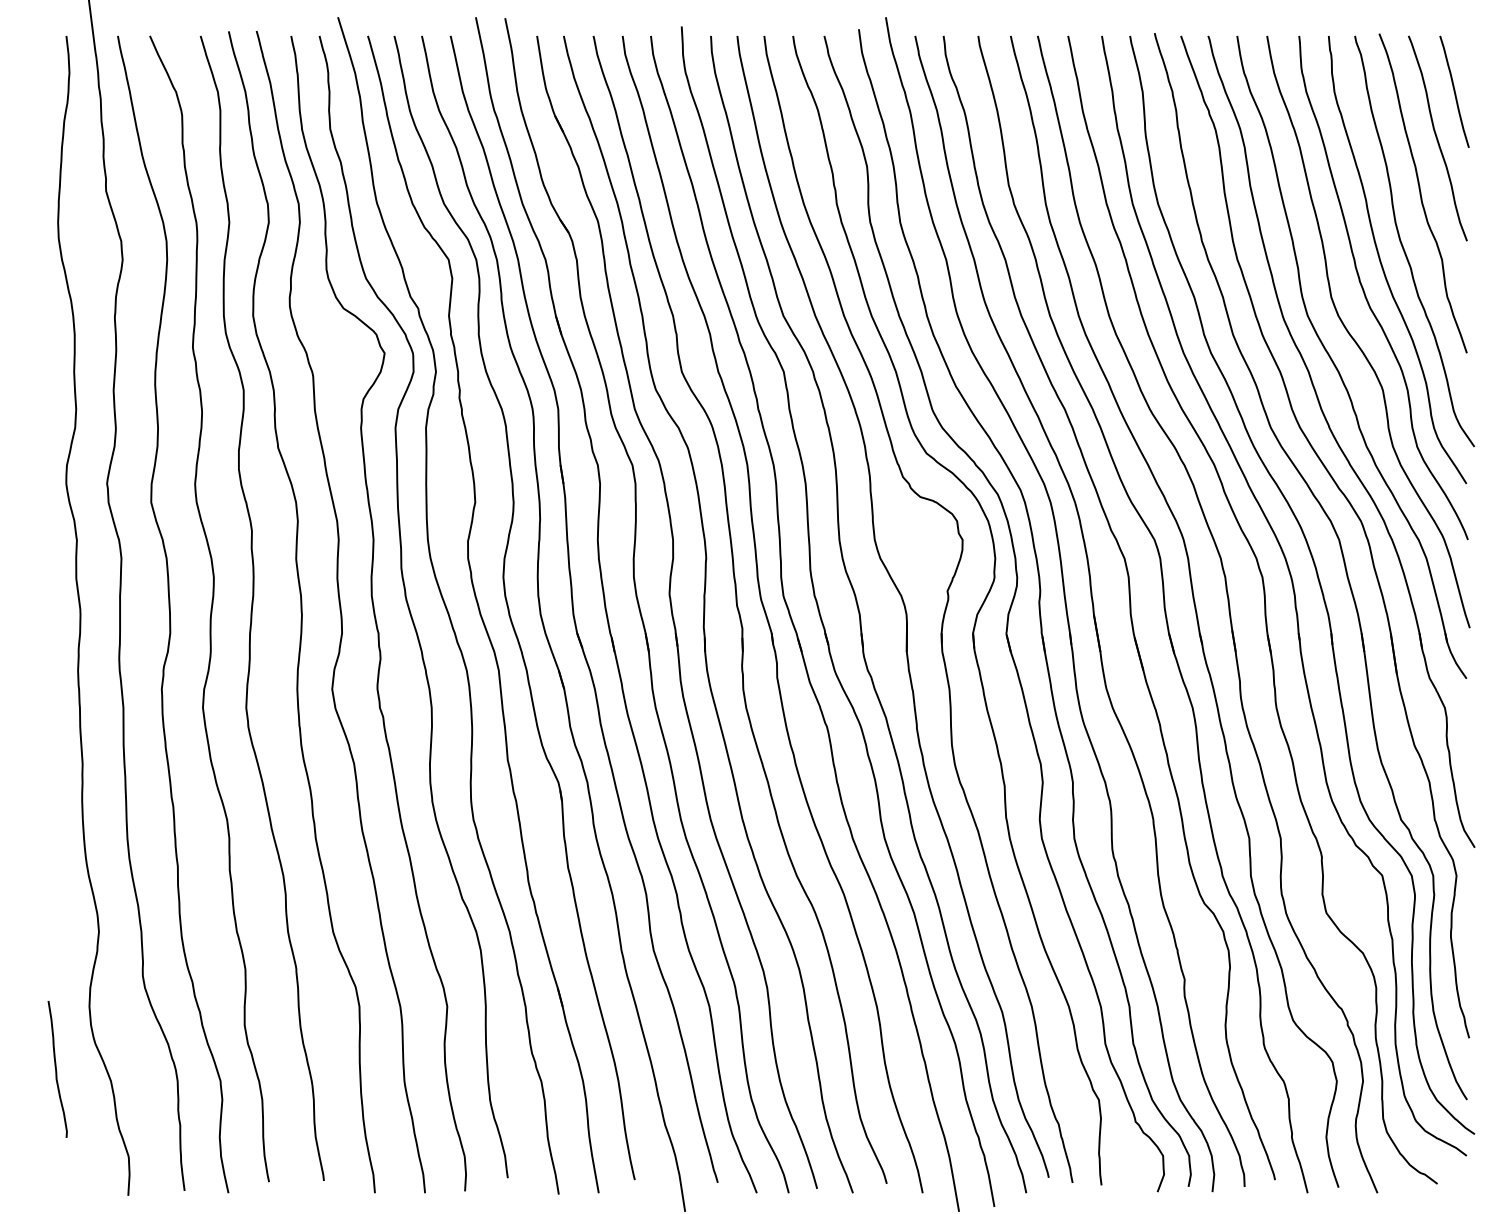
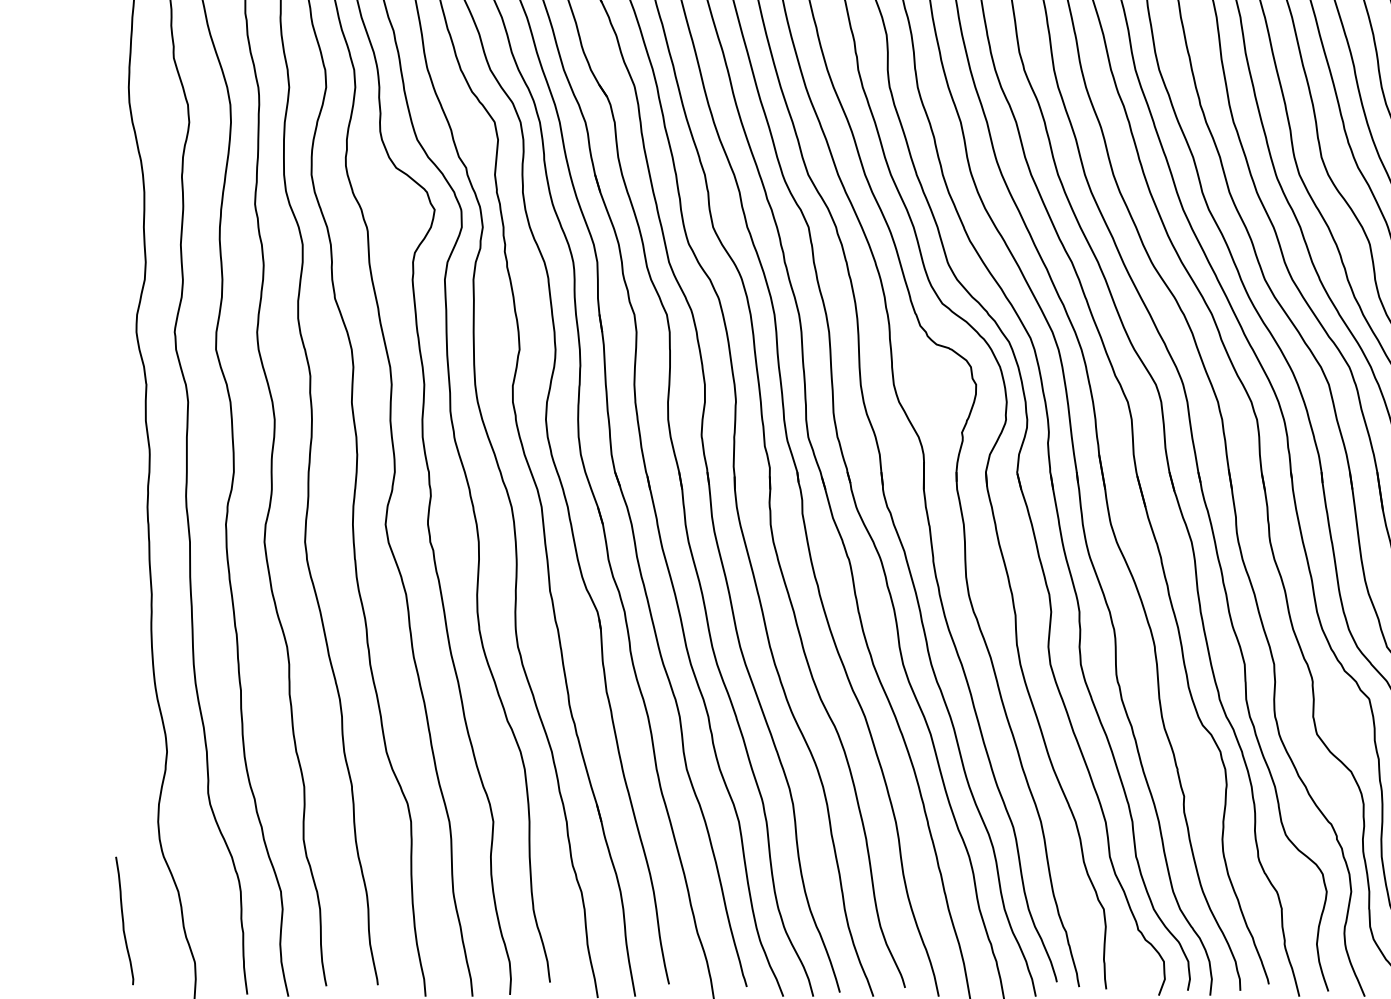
curve: (56, 1069) -> (123, 921), moved

